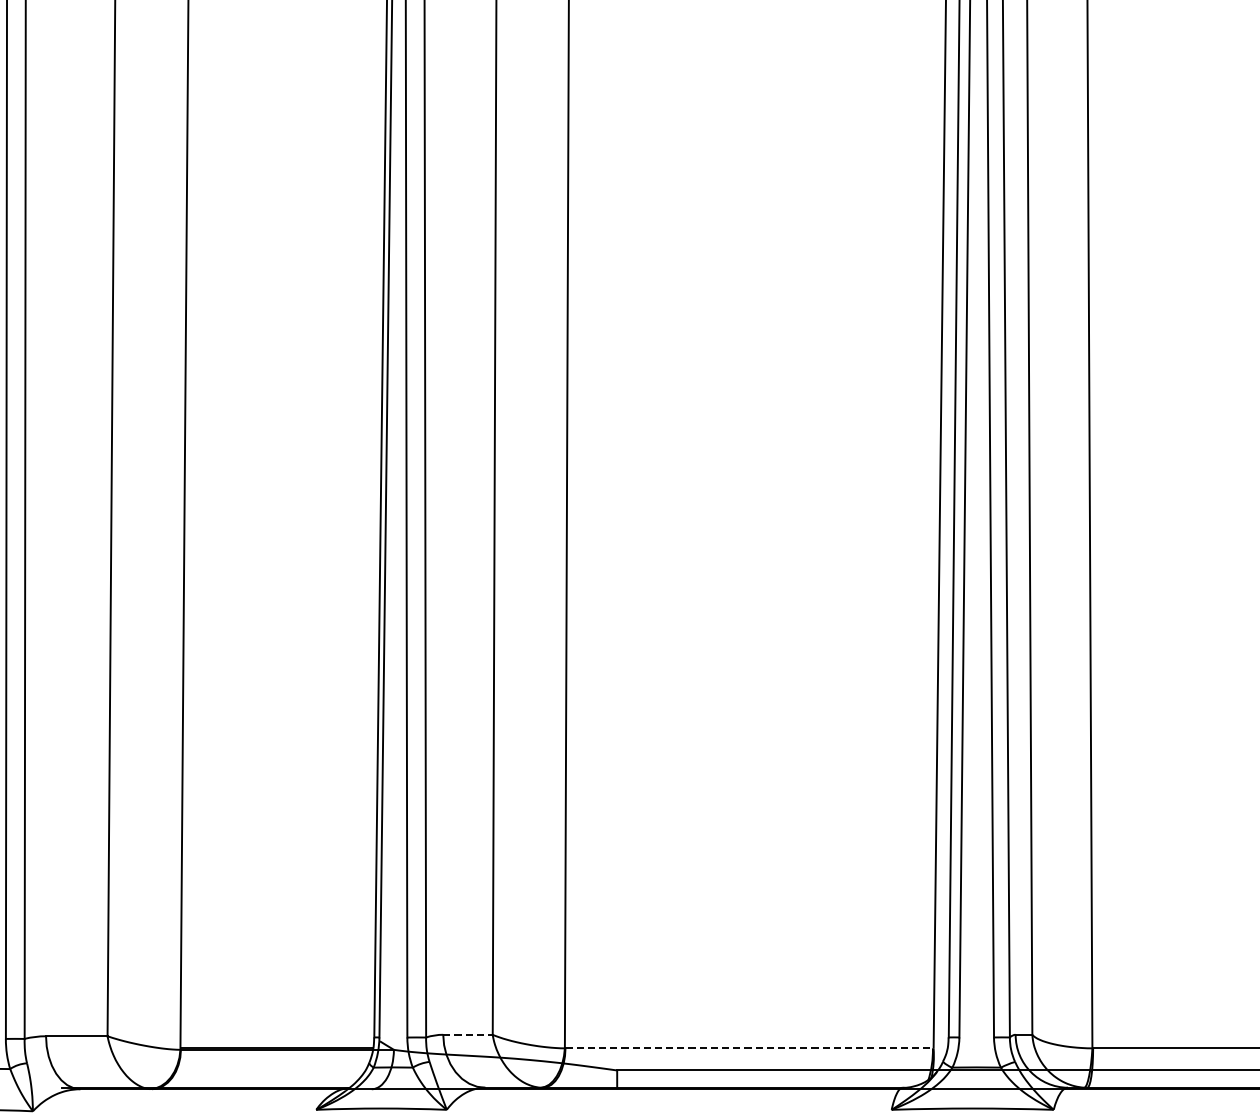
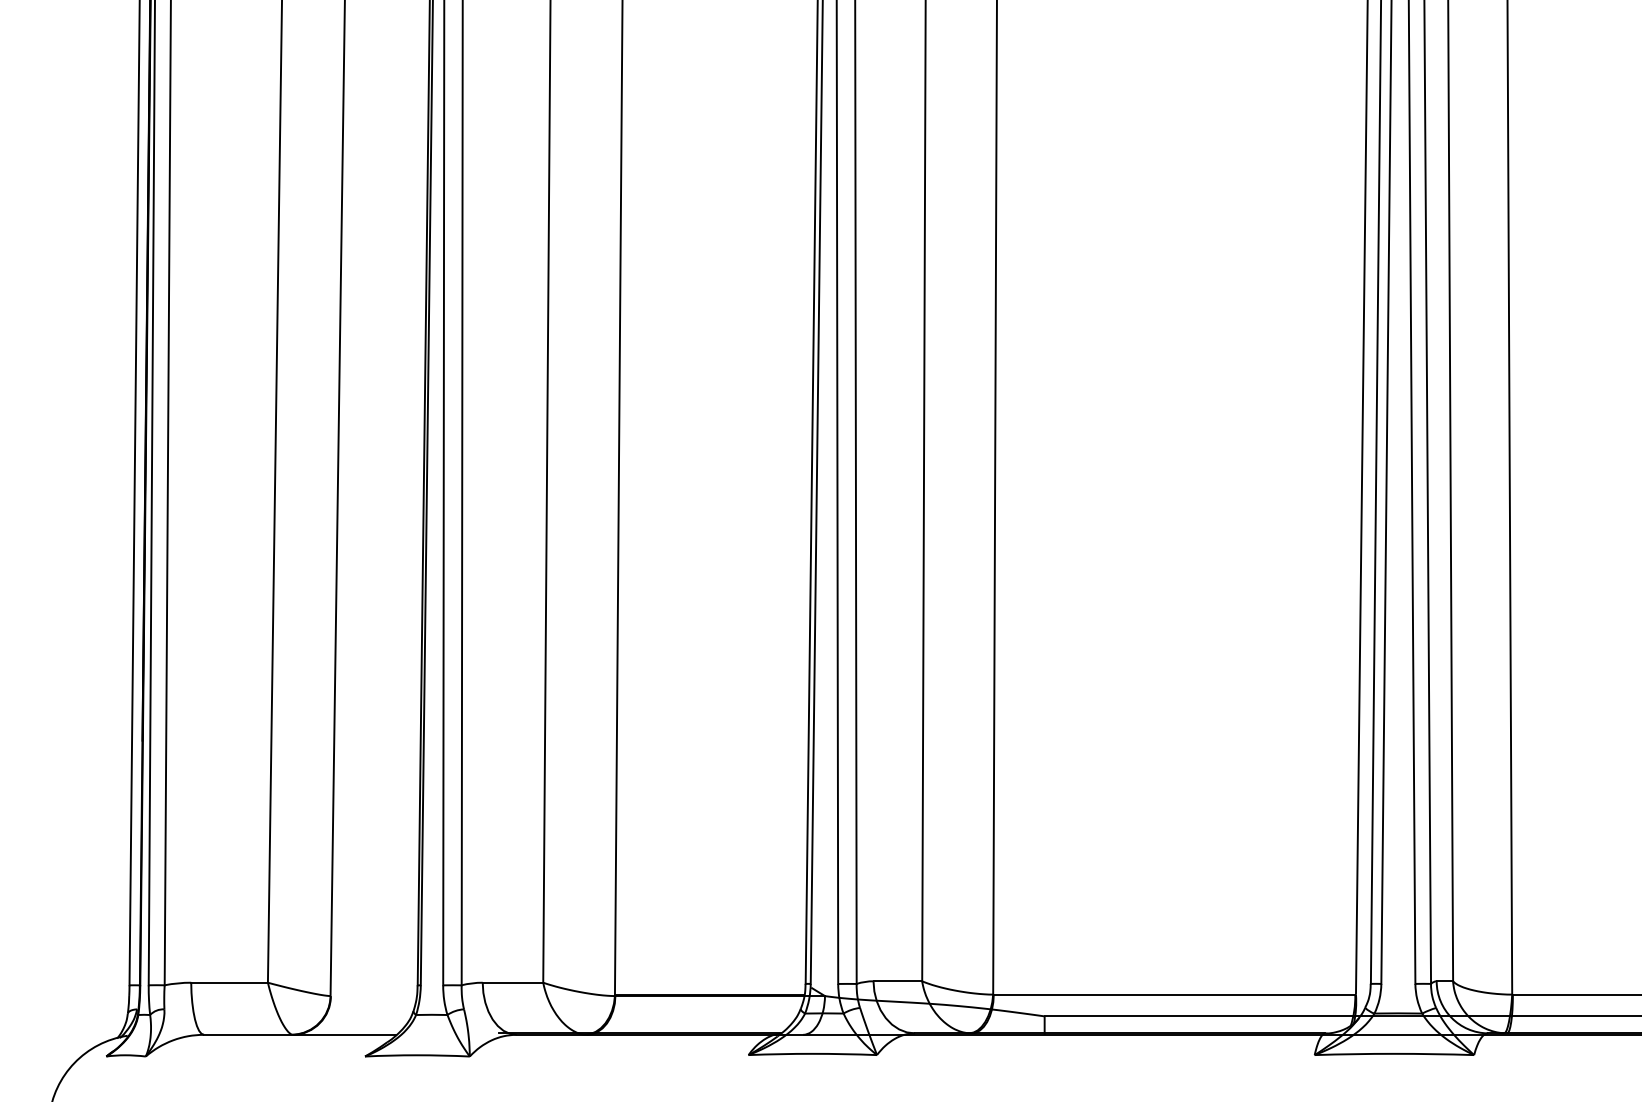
line: (468, 1035) -> (898, 981), dashed -> solid
line: (749, 1048) -> (1174, 994), dashed -> solid

